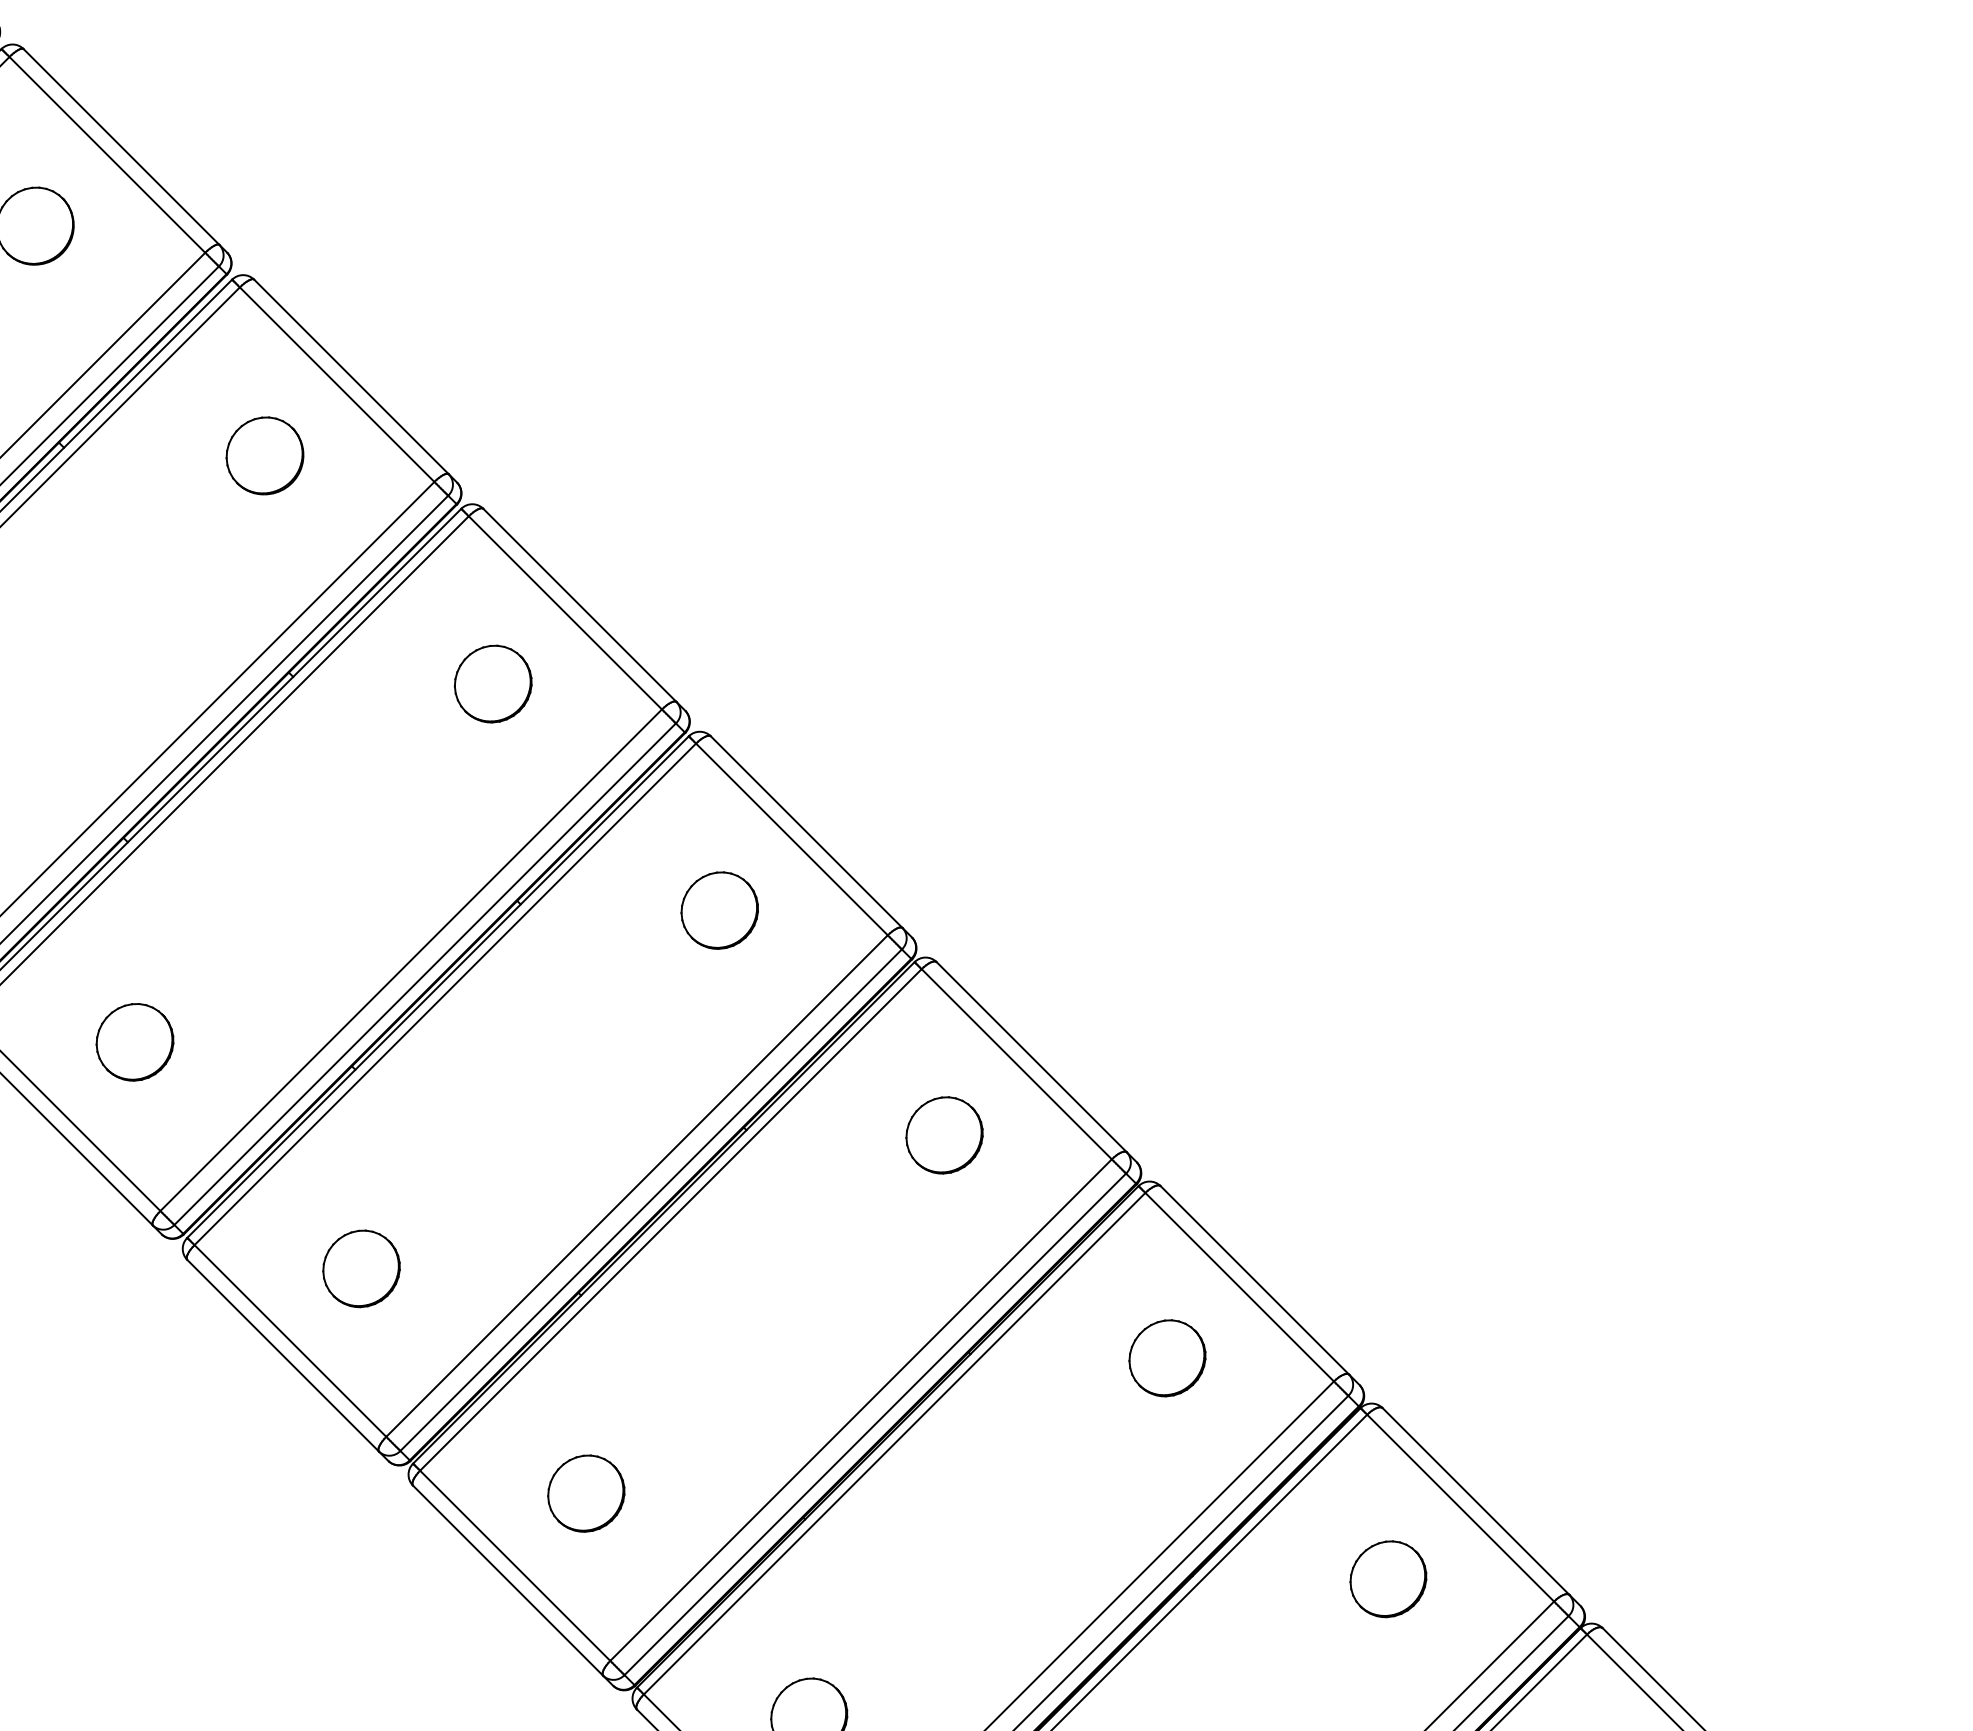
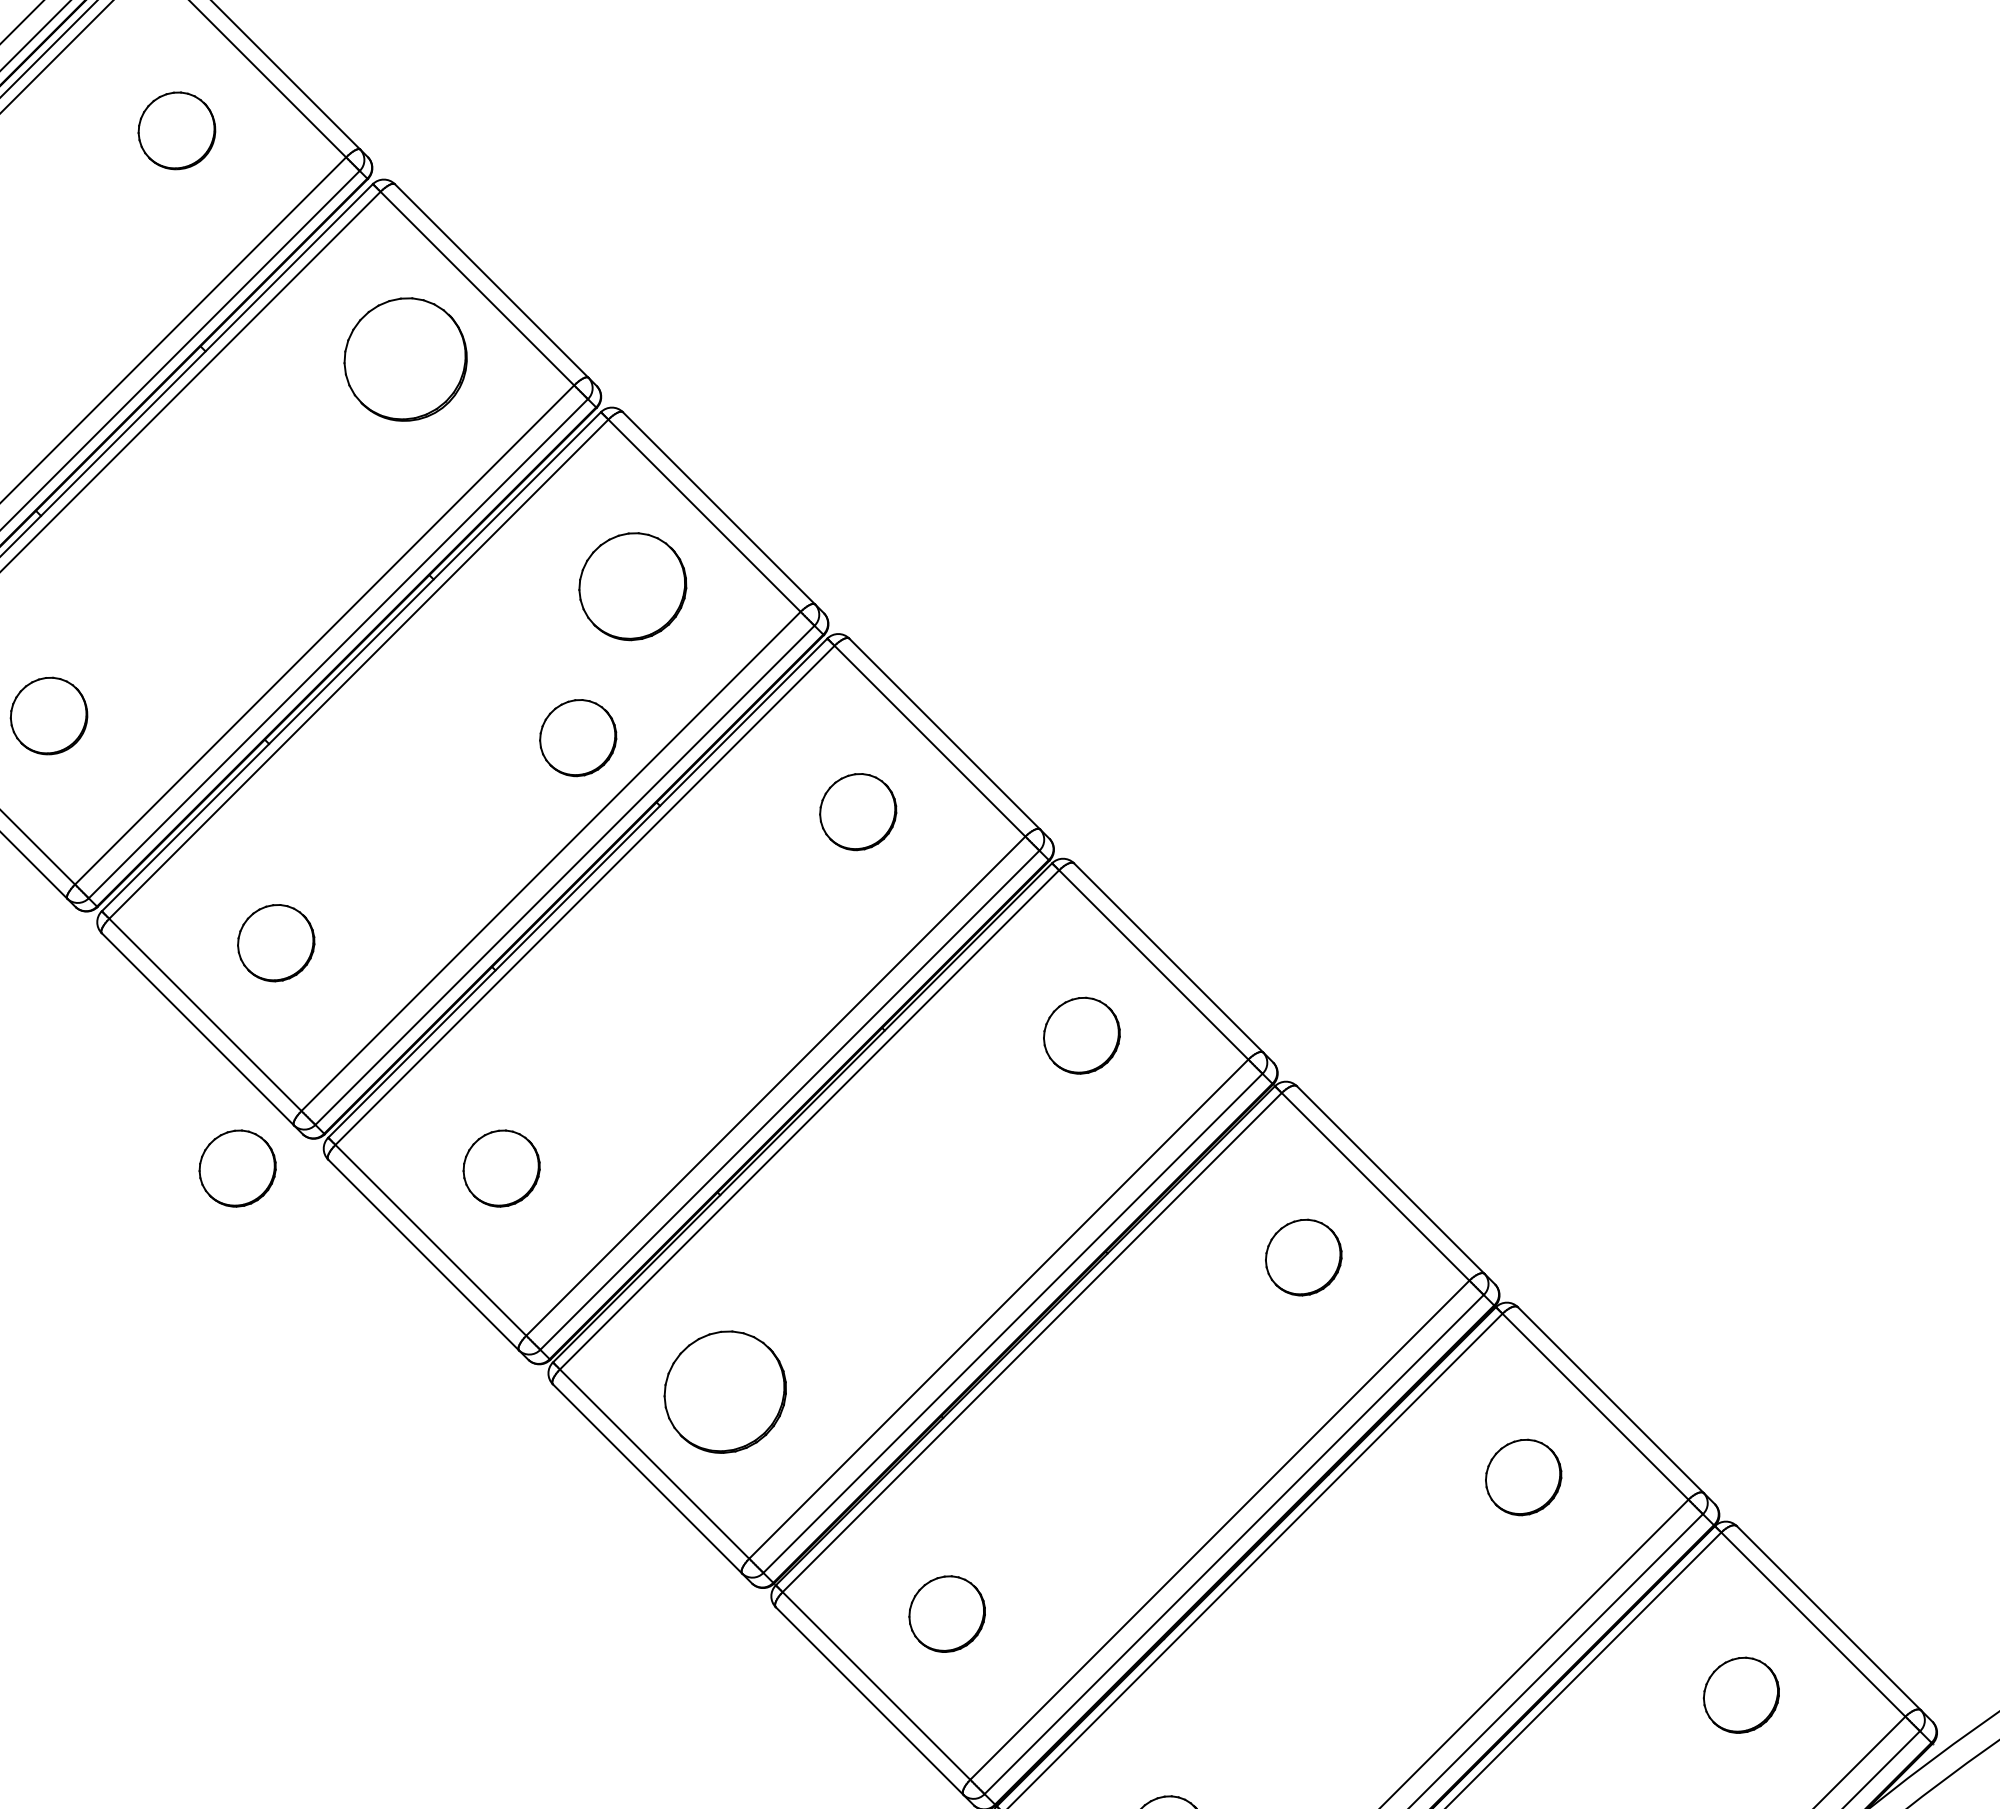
part: (264, 455) -> (405, 359), size x1.6
part: (493, 683) -> (632, 586), size x1.4
part: (438, 836) -> (578, 738), added
part: (96, 1268) -> (237, 1168), added
part: (586, 1493) -> (725, 1392), size x1.6

